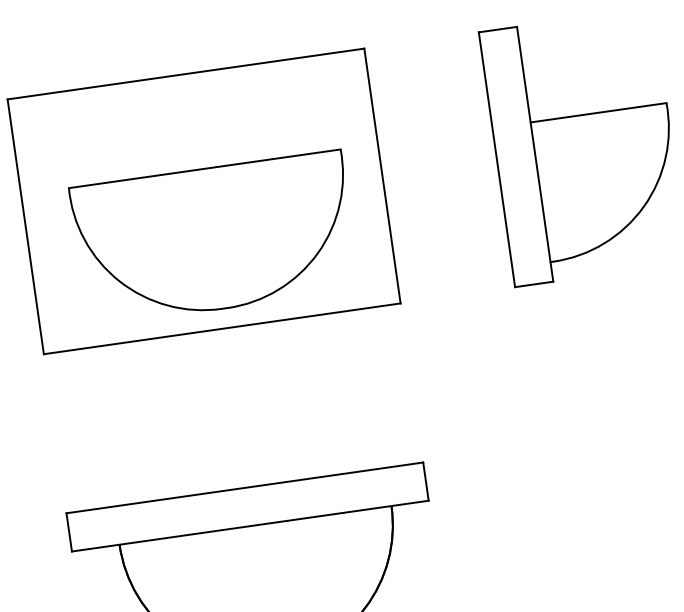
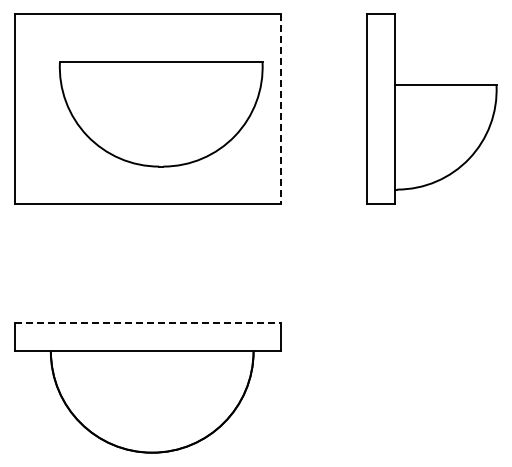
line: (382, 176) -> (281, 109), solid -> dashed
part: (213, 238) -> (160, 114), moved
line: (245, 487) -> (148, 322), solid -> dashed

